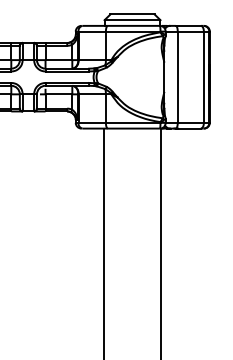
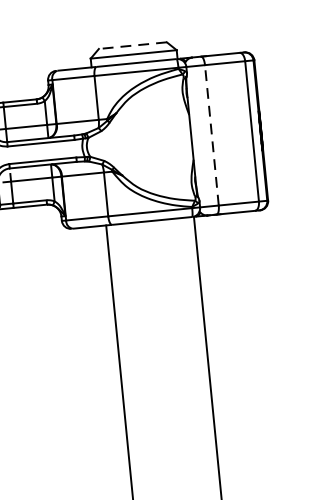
line: (132, 14) -> (132, 45), solid -> dashed
line: (177, 77) -> (211, 135), solid -> dashed

